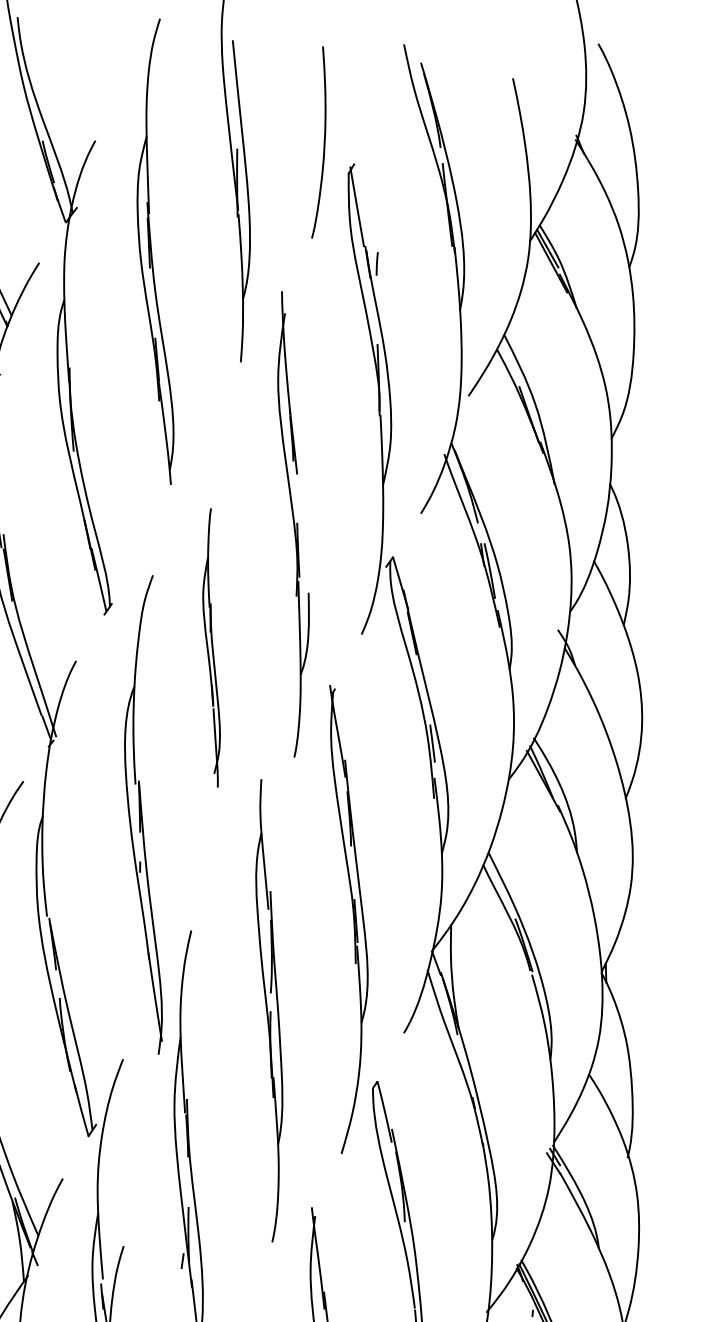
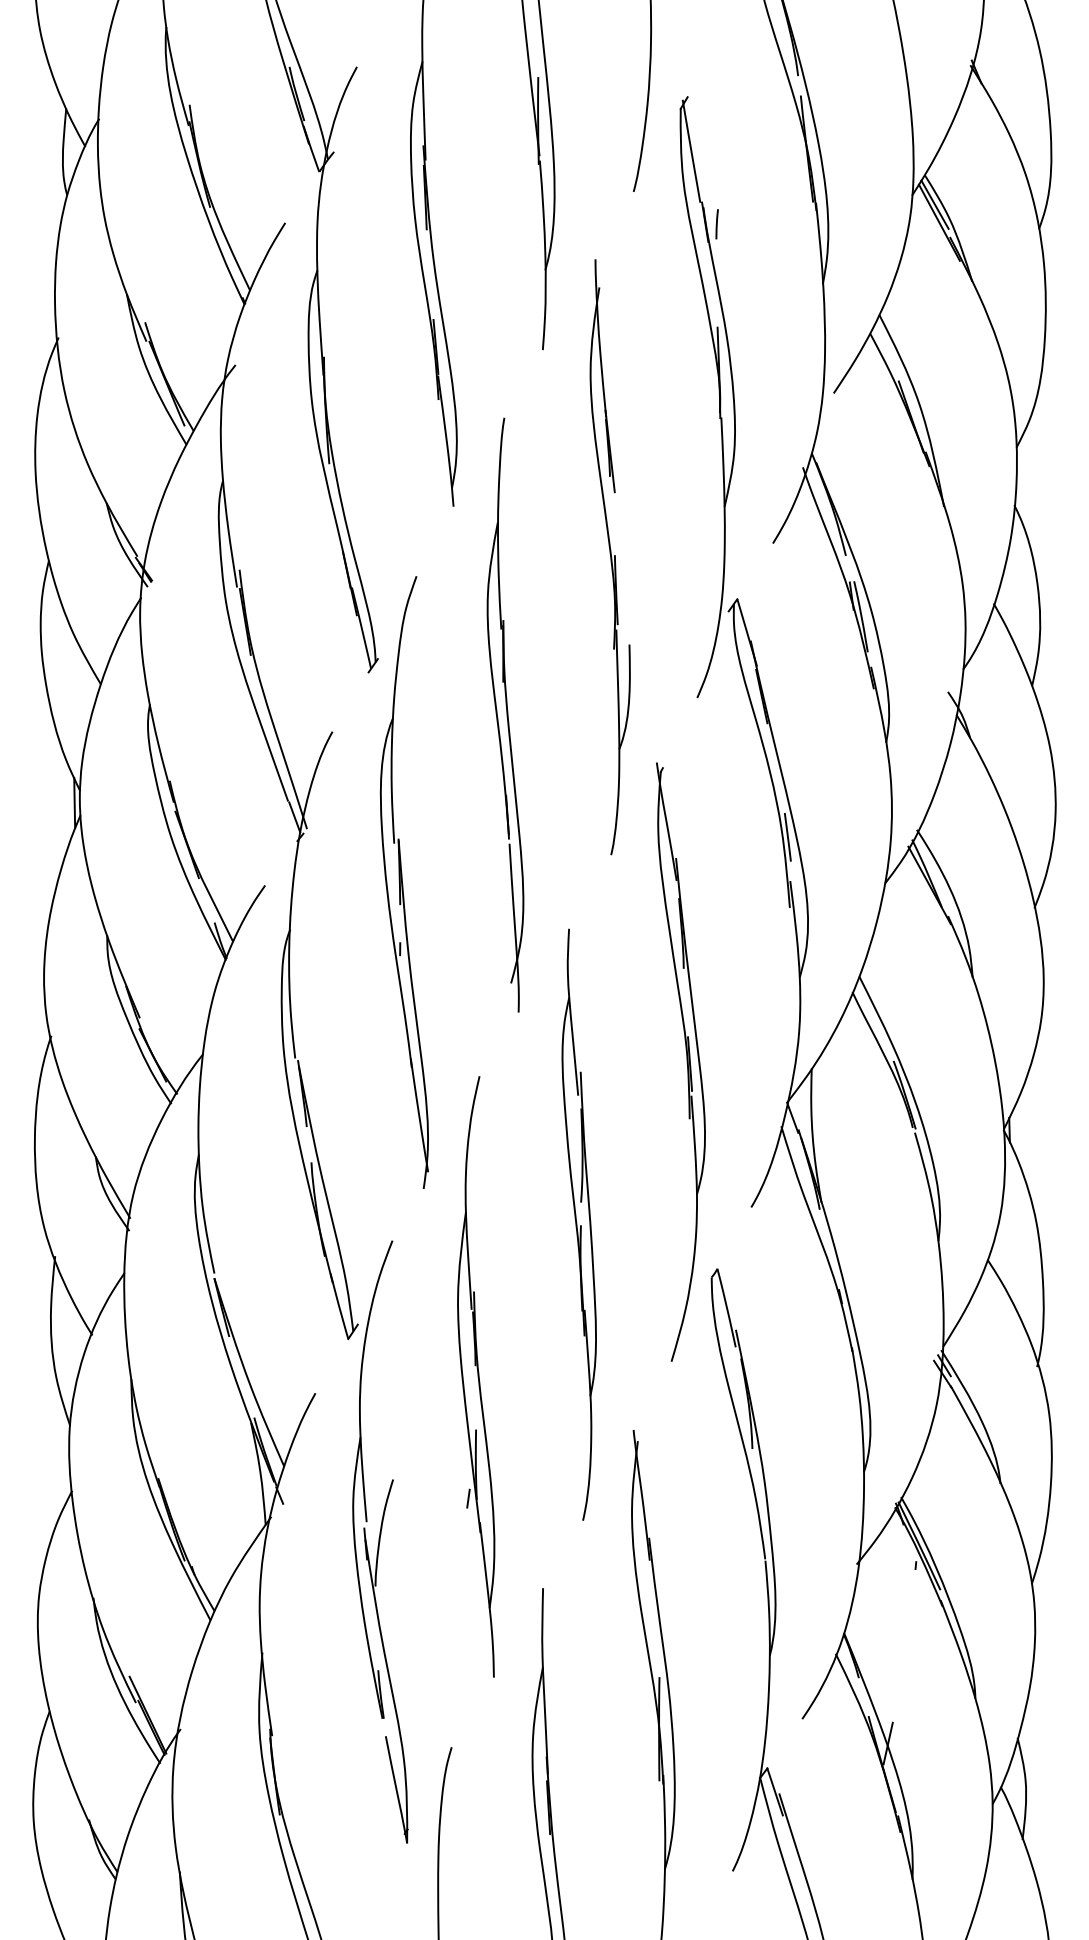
part: (211, 647) -> (505, 714), size x1.67
part: (142, 814) -> (403, 882), moved
part: (268, 1010) -> (578, 1224), moved

